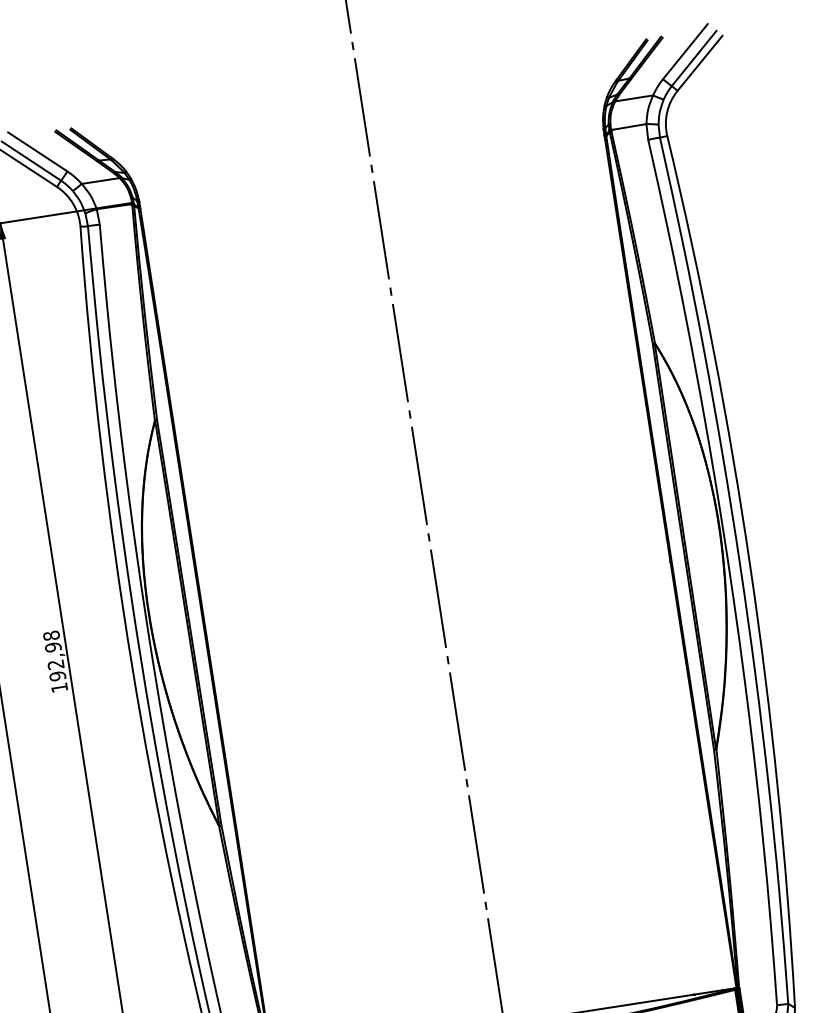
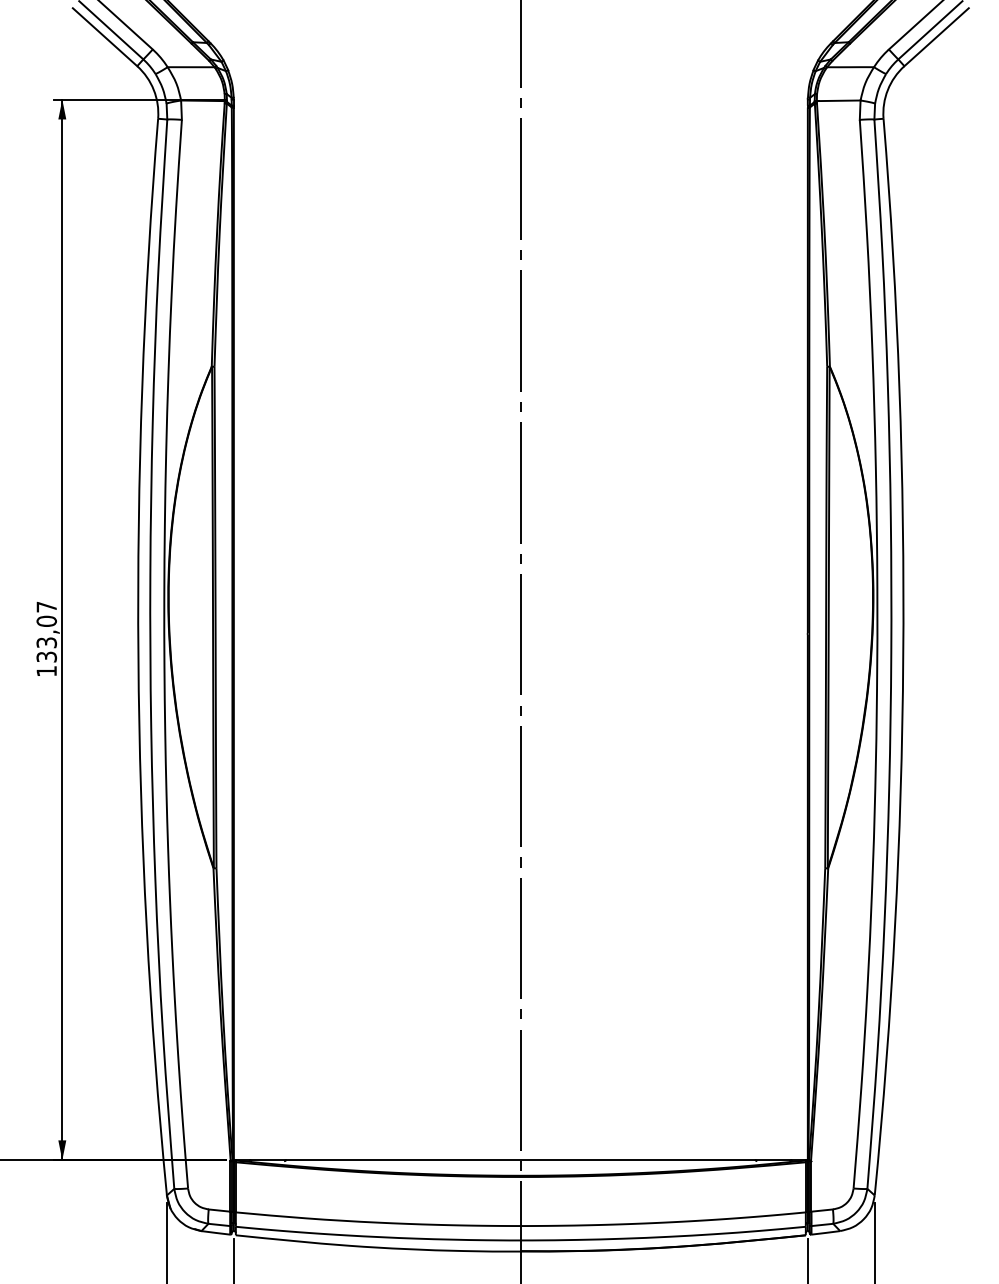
text: (54, 655) -> (46, 631), 192,98 -> 133,07

